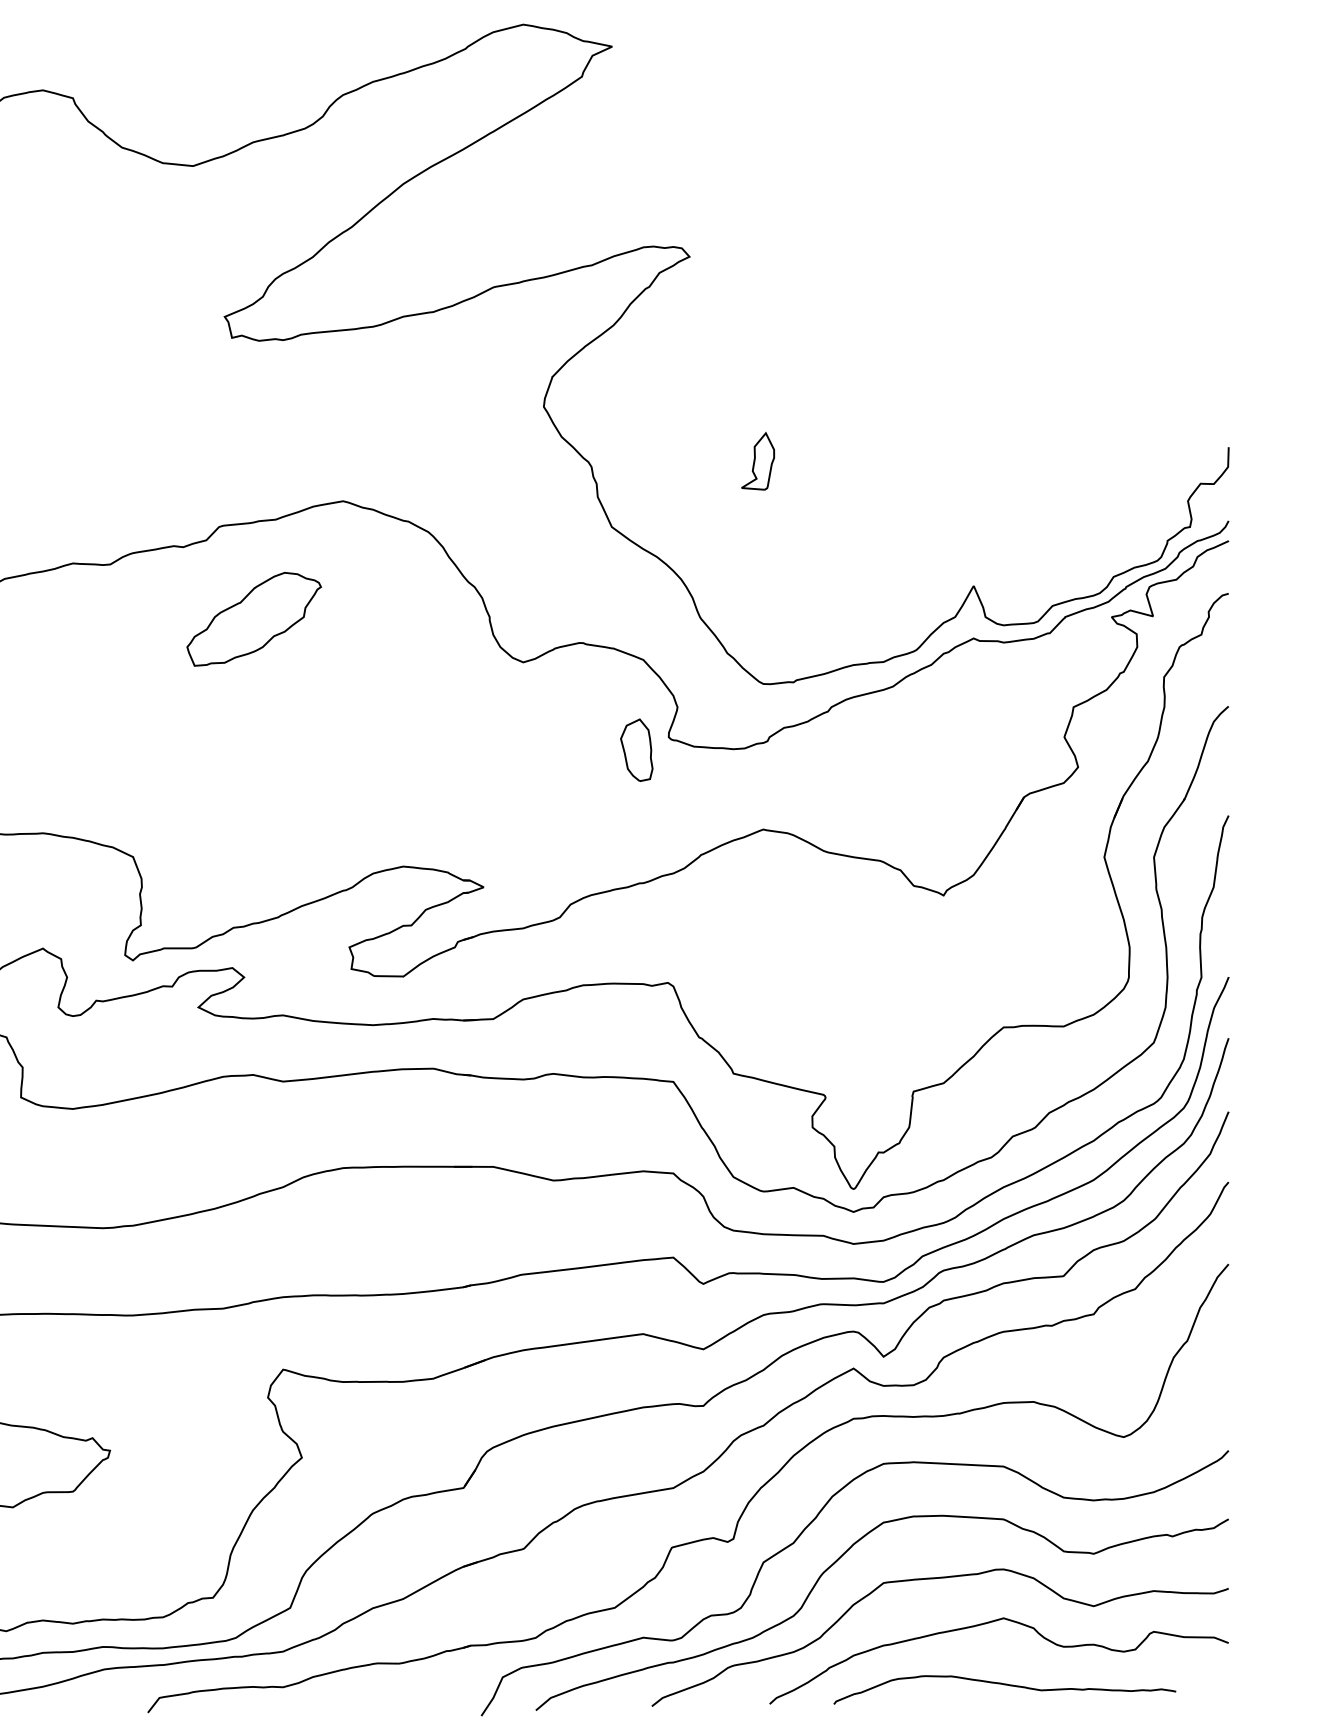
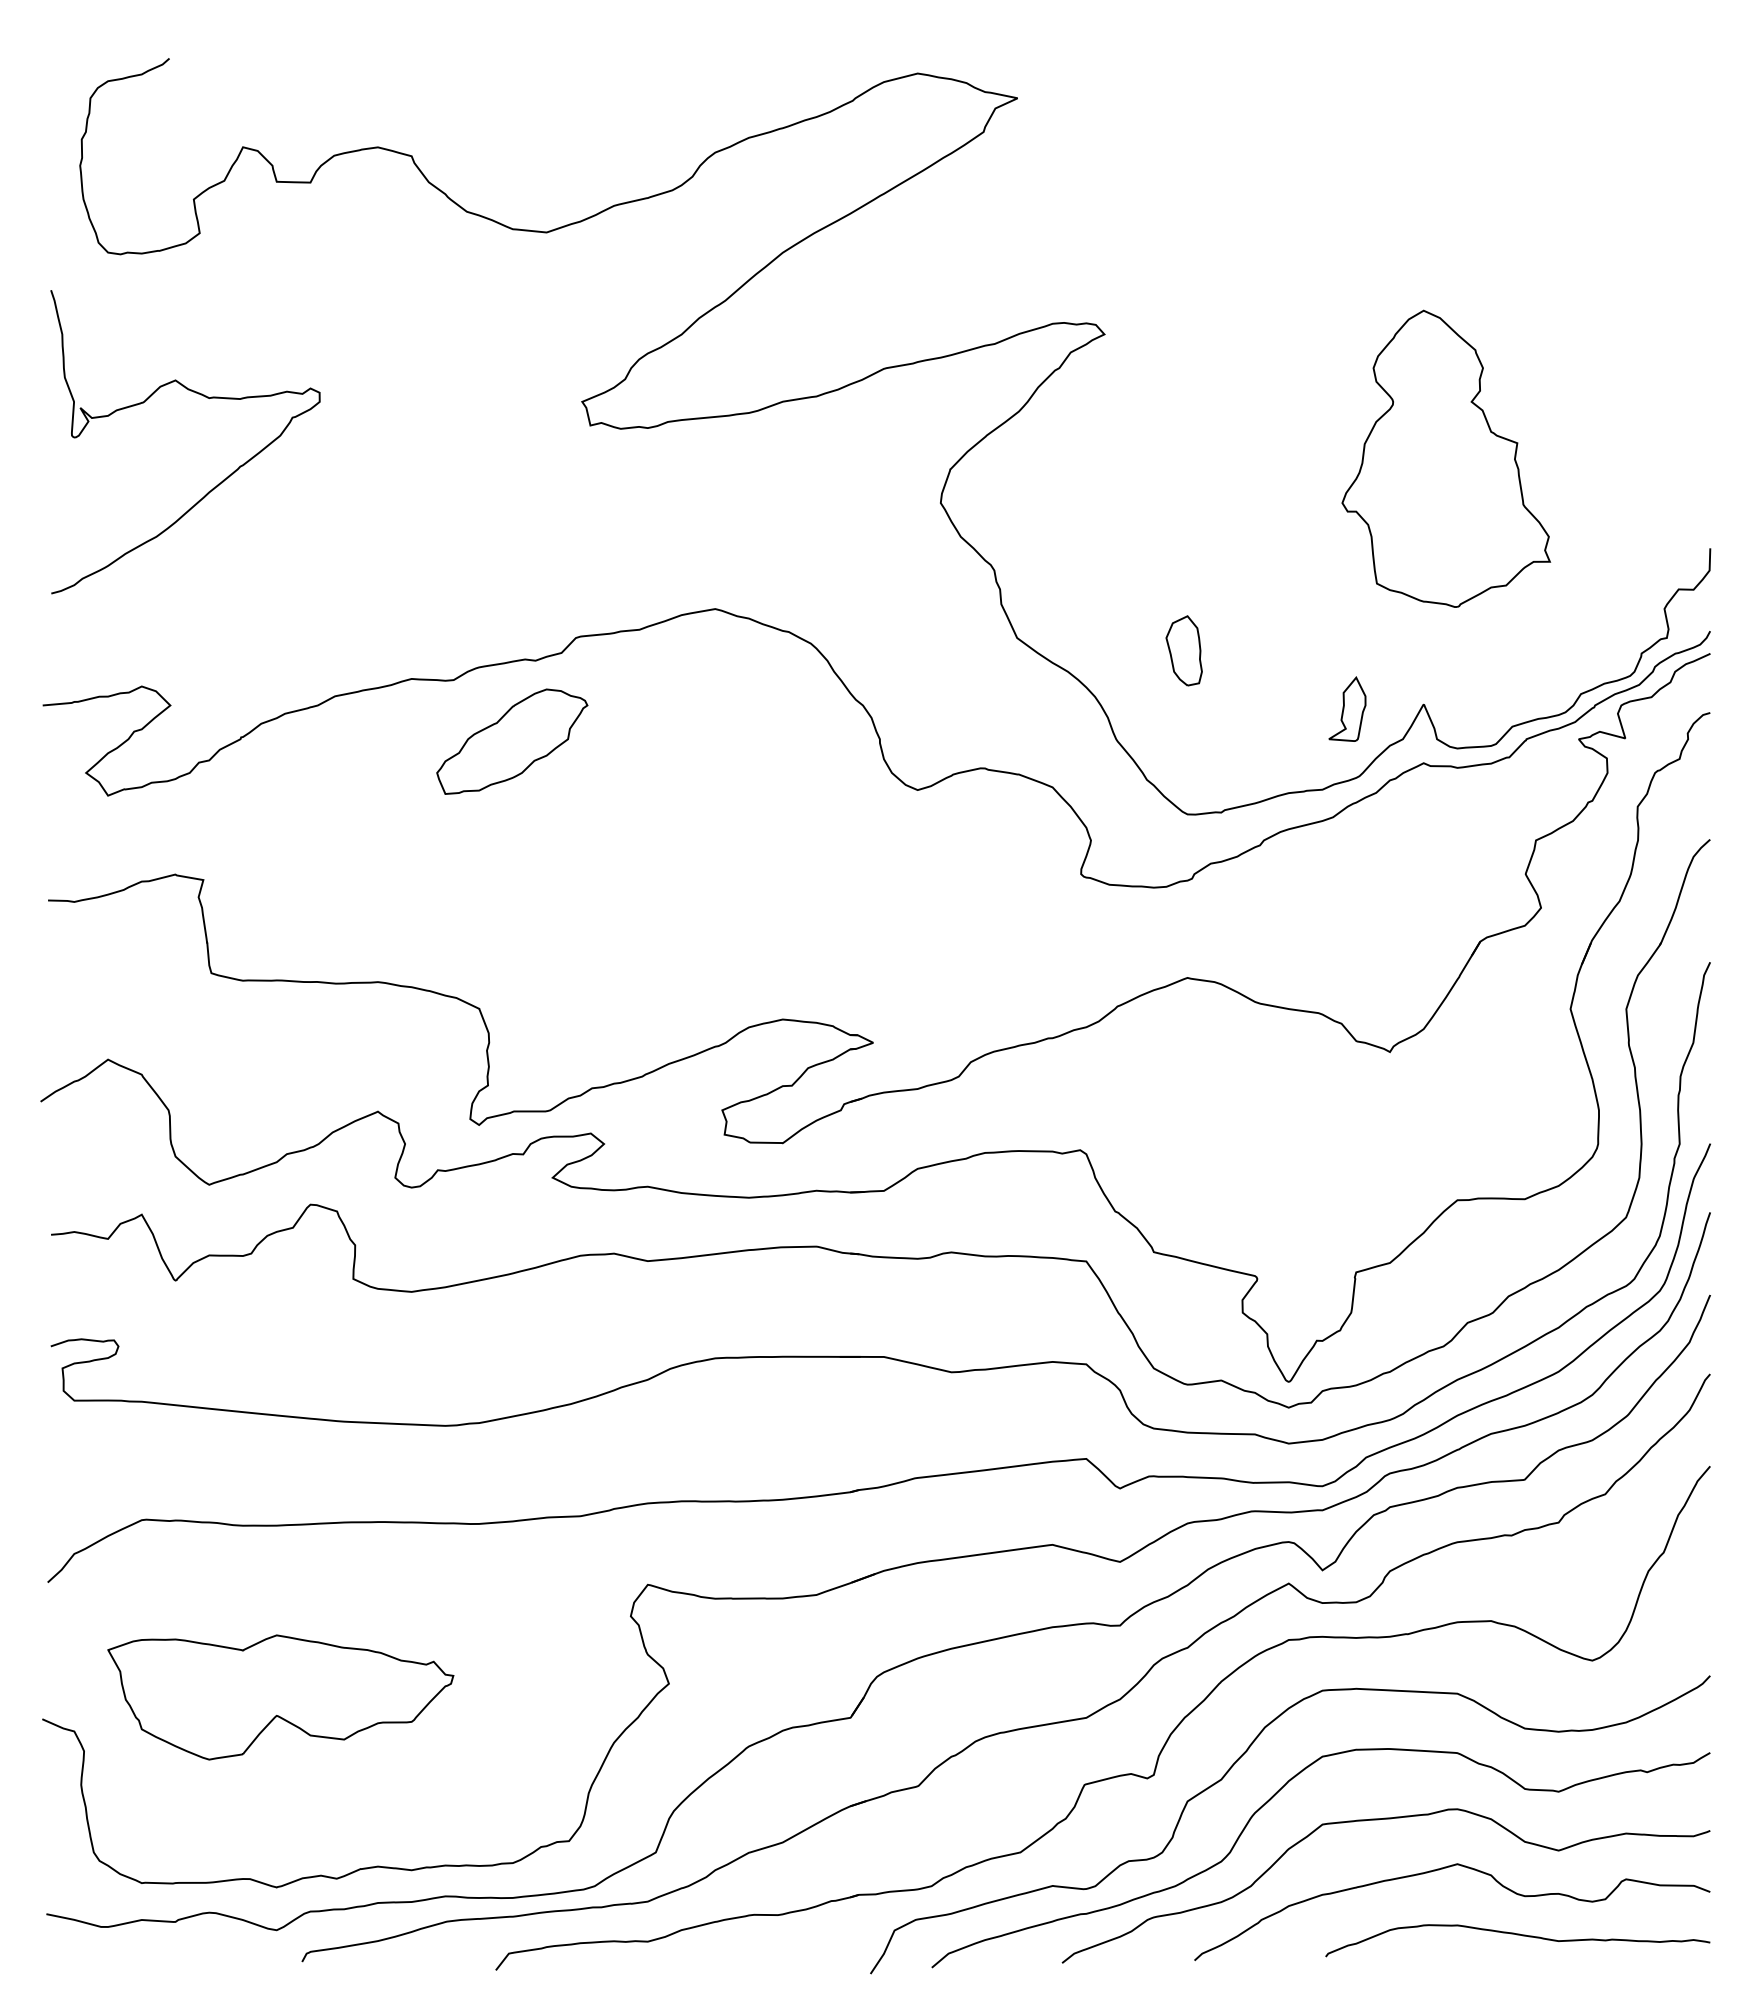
part: (993, 367) -> (1446, 458), added
part: (758, 460) -> (1347, 708), moved
part: (254, 619) -> (512, 741), moved
part: (636, 749) -> (1183, 650), moved
curve: (1004, 1685) -> (1517, 1935), moved

